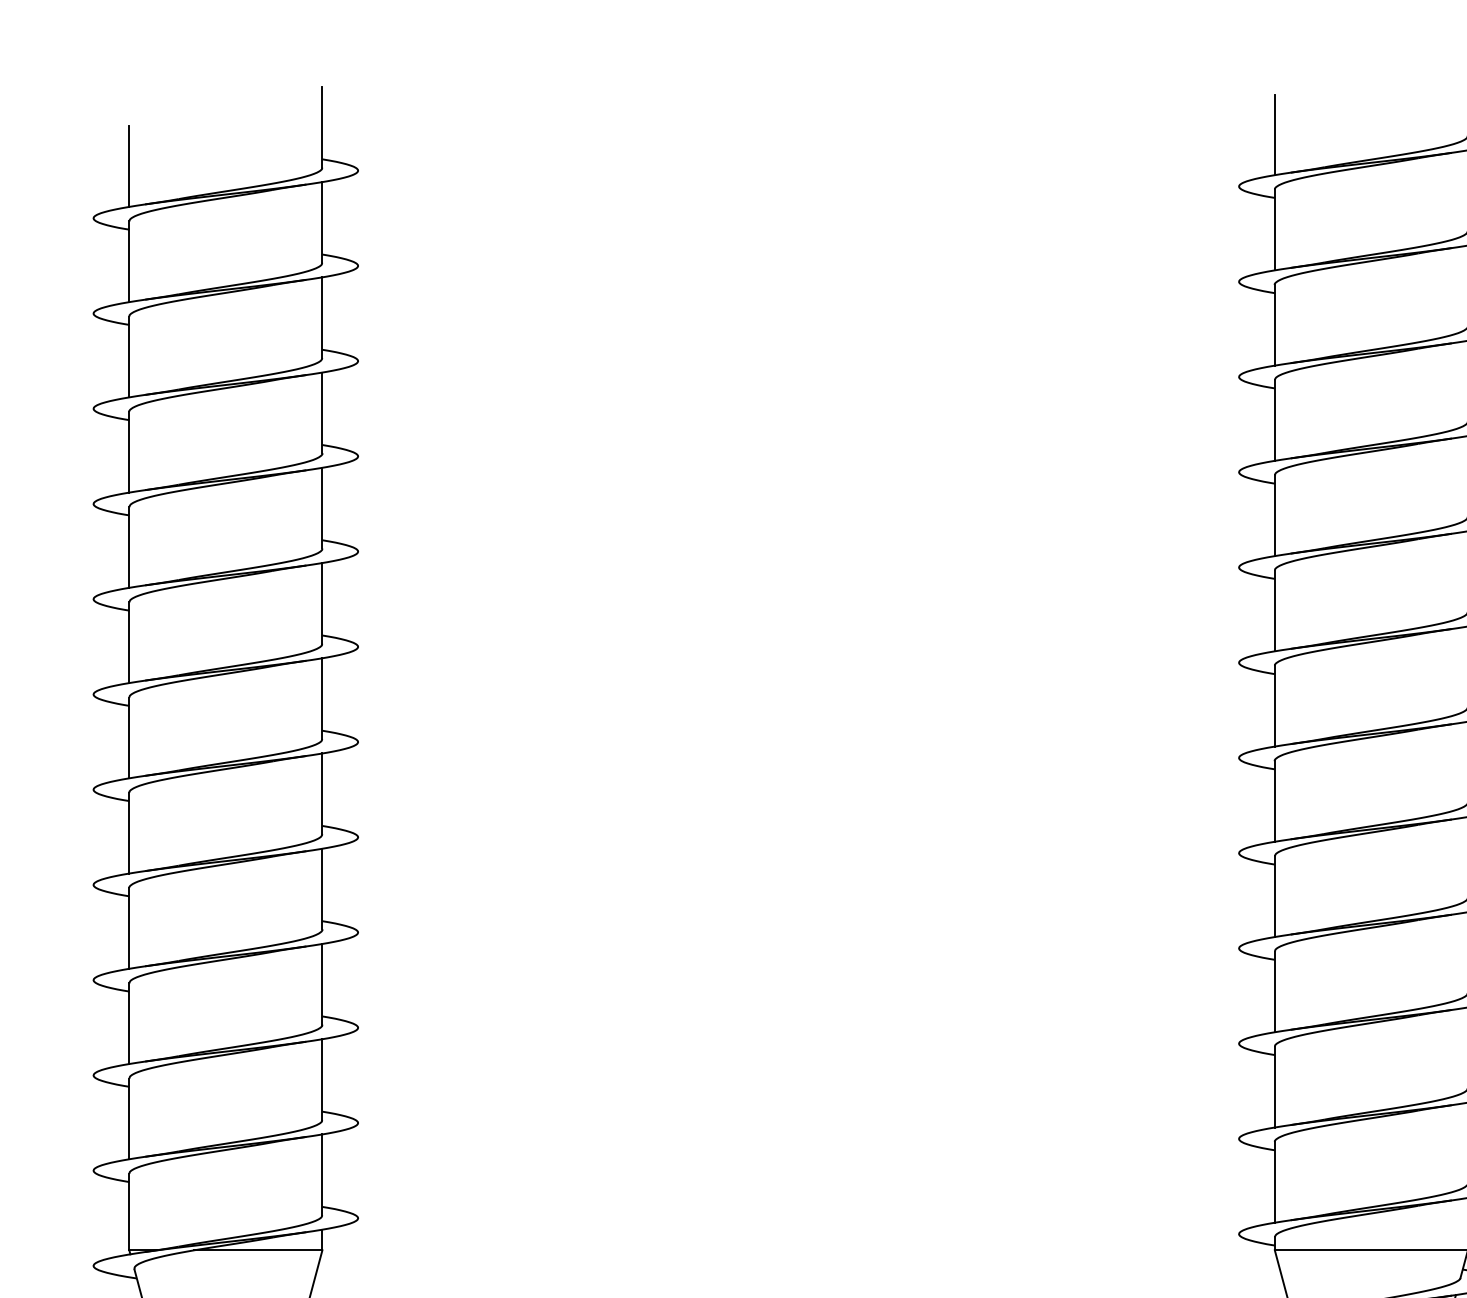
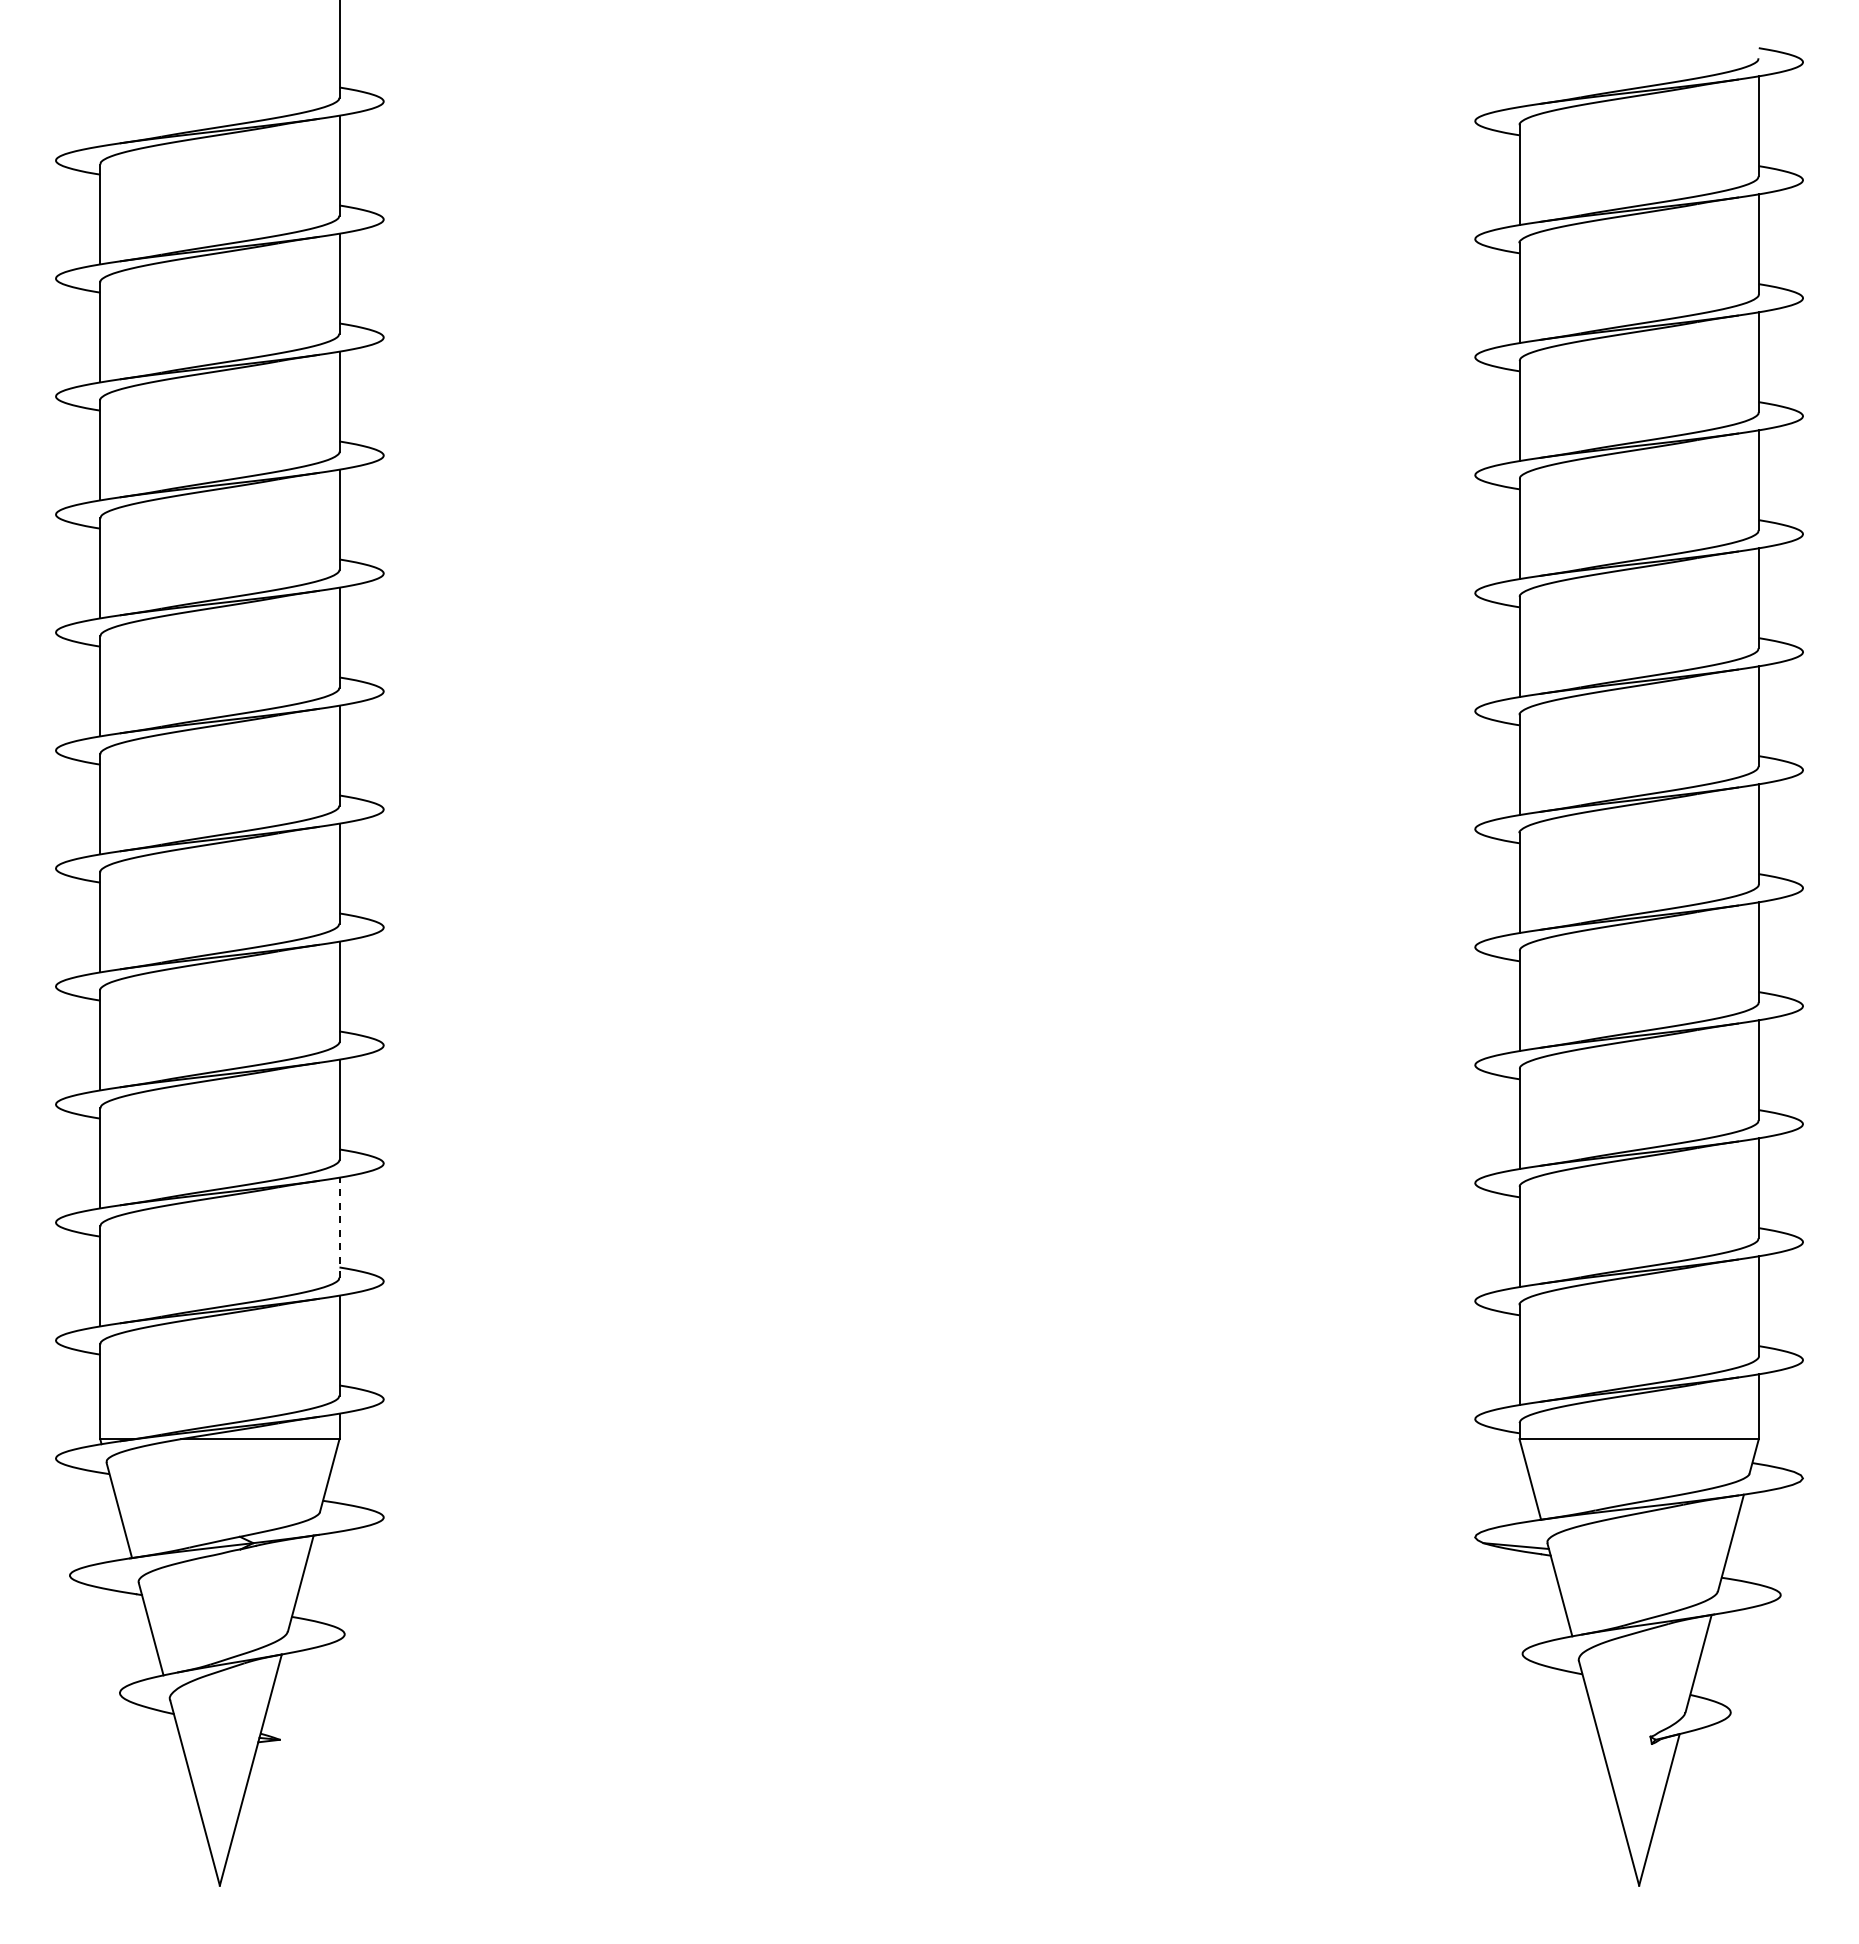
line: (1274, 135) -> (1519, 57), removed
line: (129, 166) -> (100, 96), removed
line: (322, 1079) -> (339, 1227), solid -> dashed

